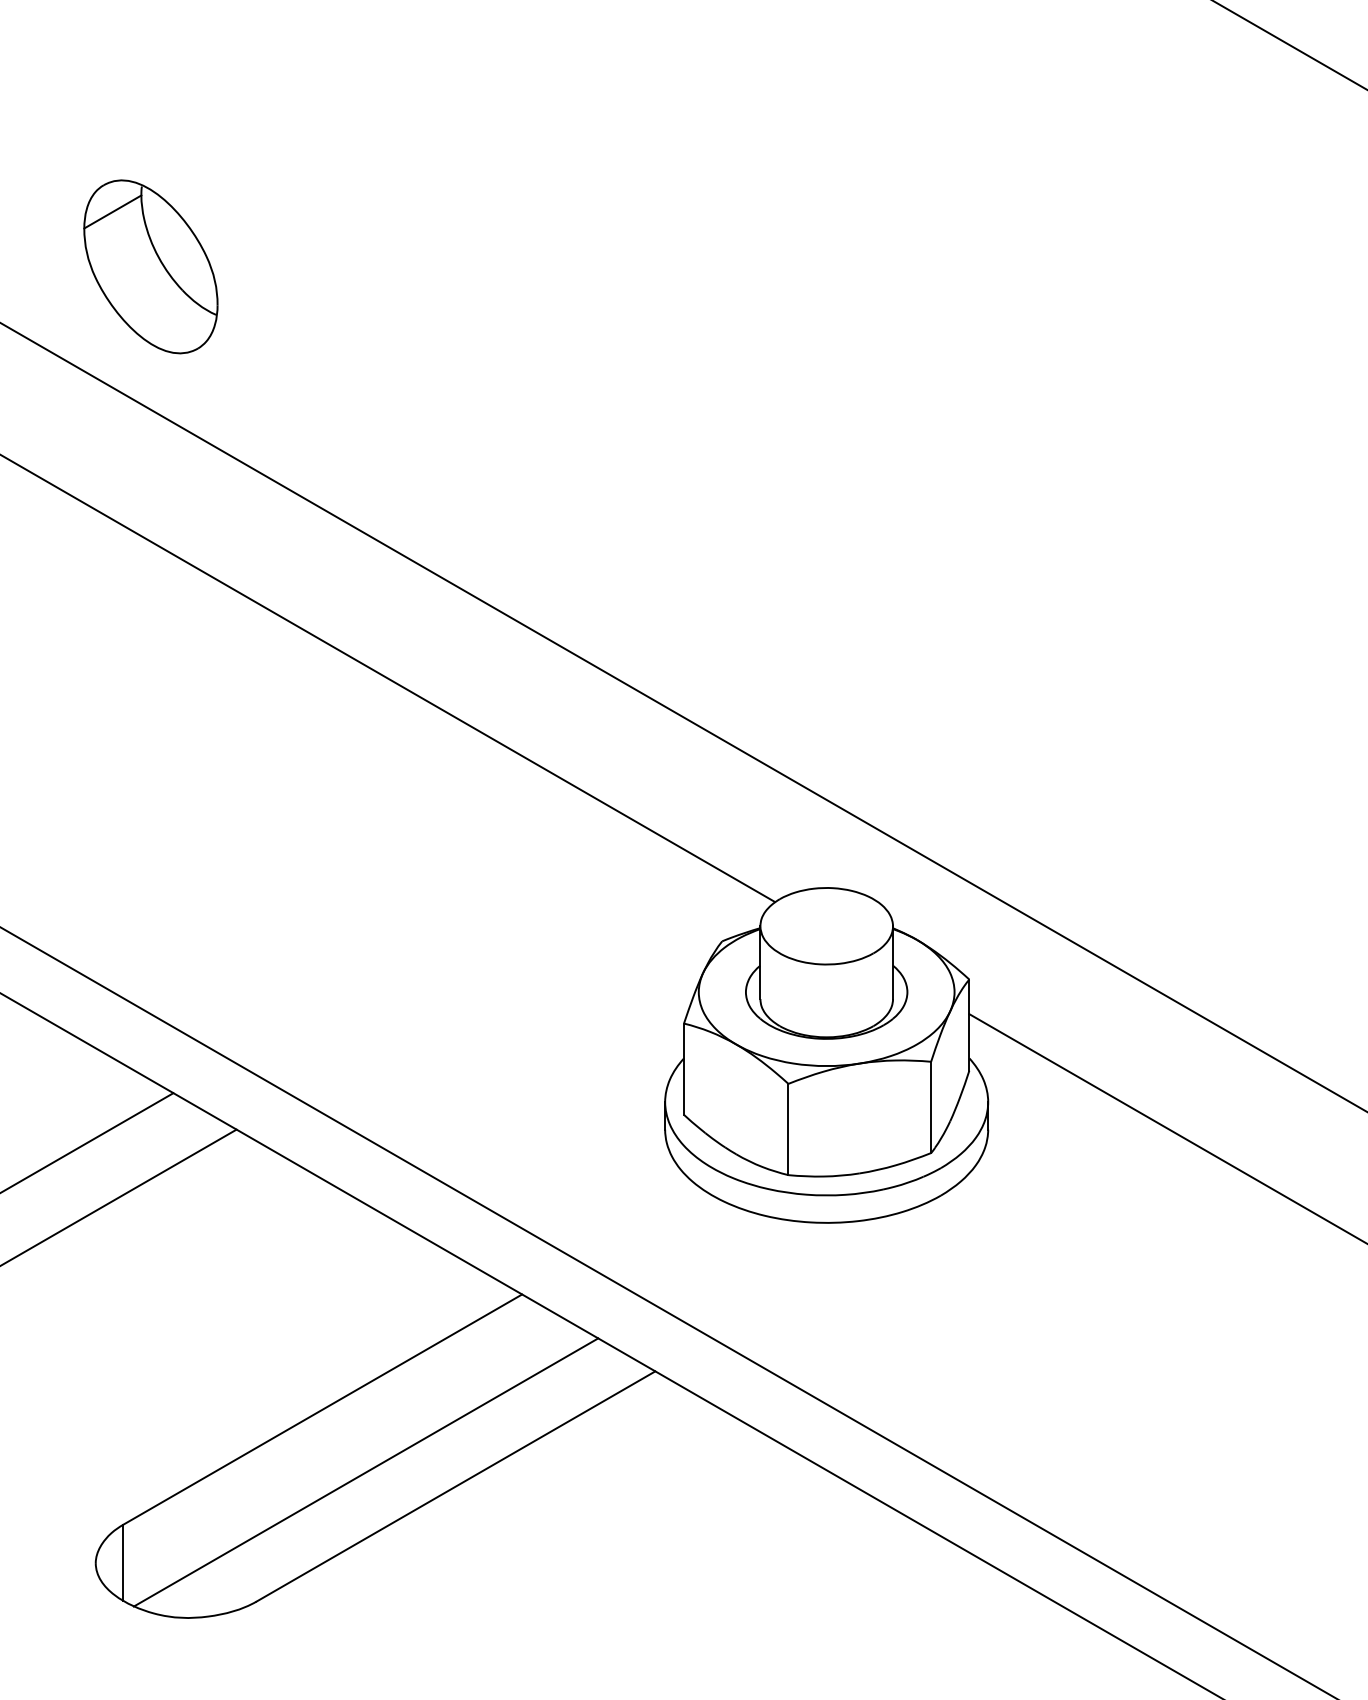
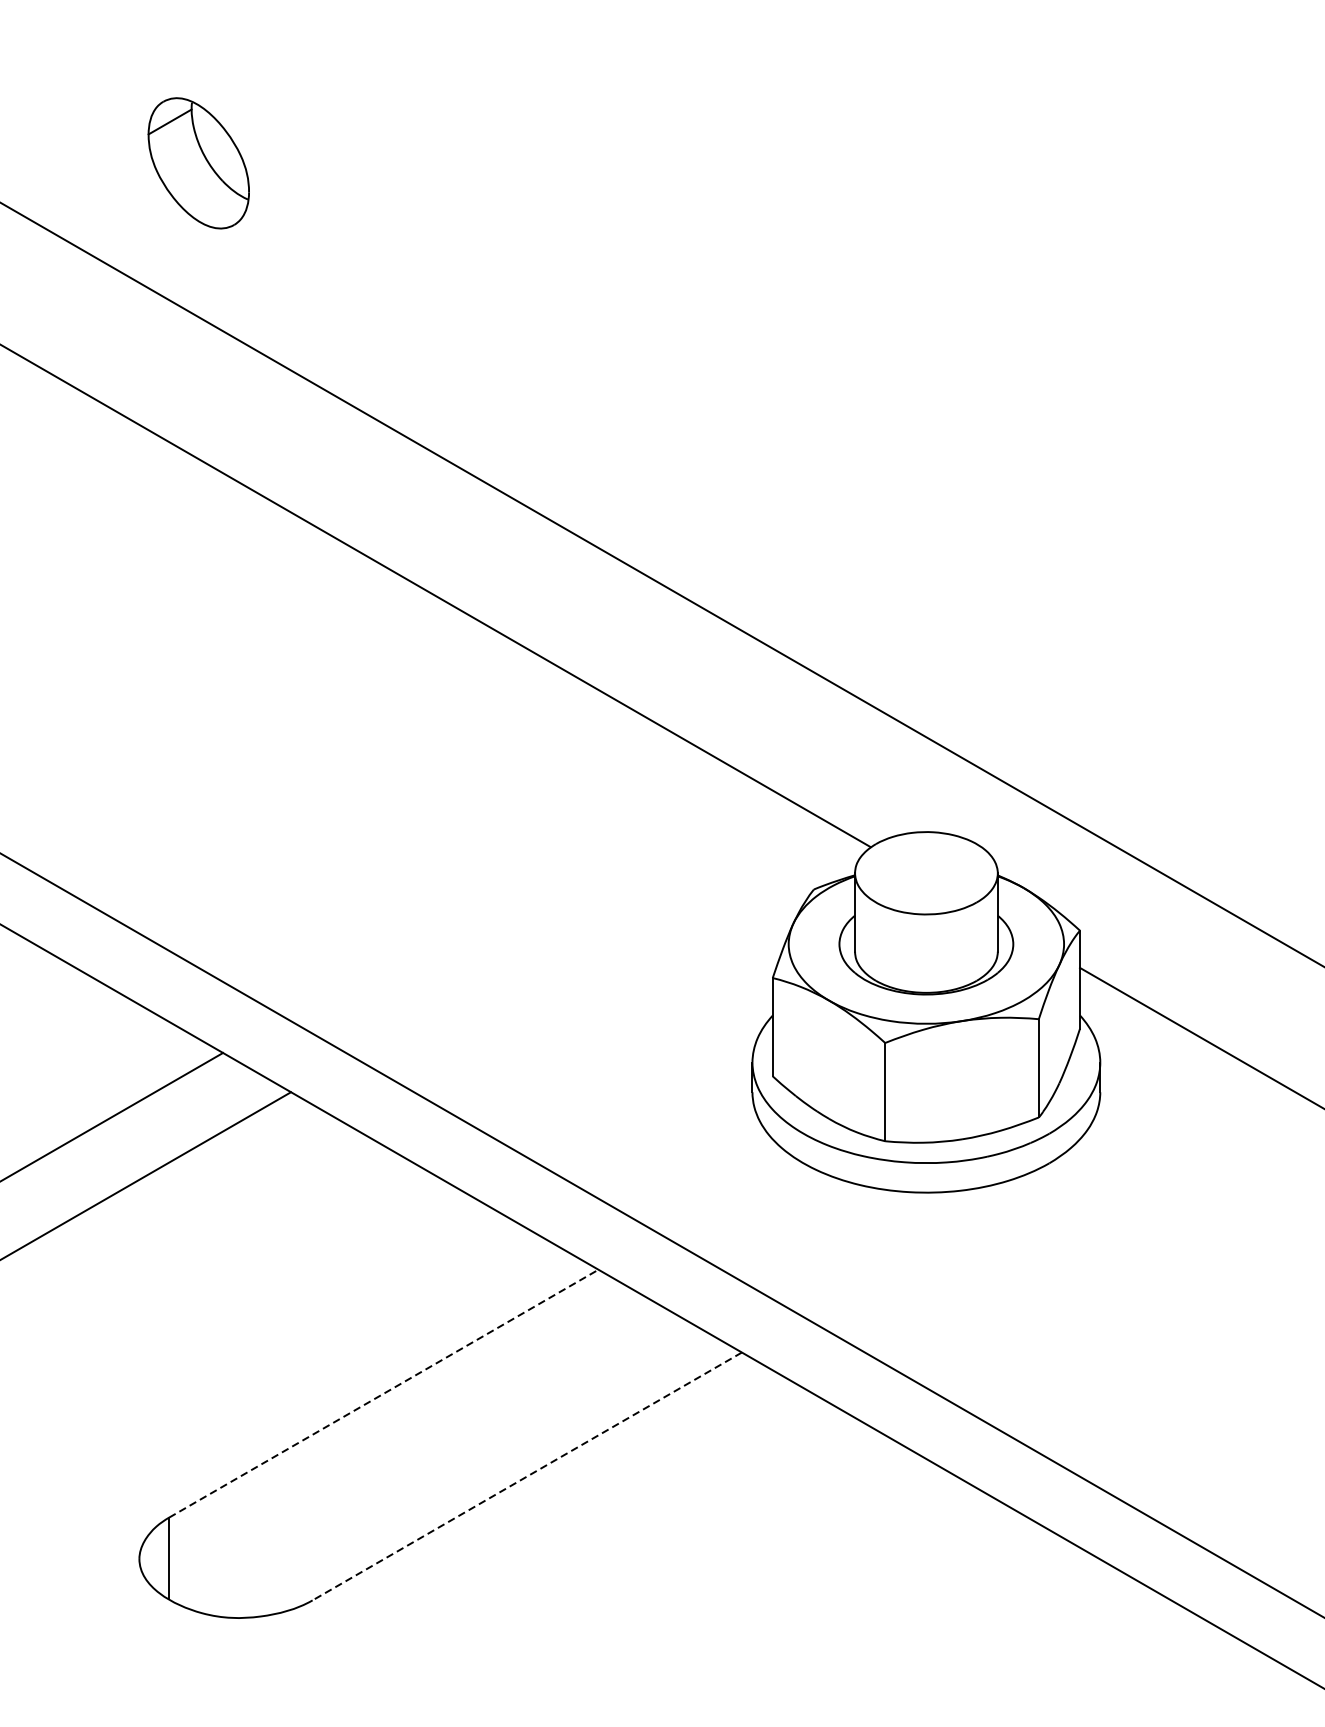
part: (150, 266) -> (198, 162), size x0.7
line: (323, 1409) -> (384, 1393), solid -> dashed
line: (365, 1472) -> (429, 1461), removed
line: (455, 1486) -> (526, 1476), solid -> dashed

